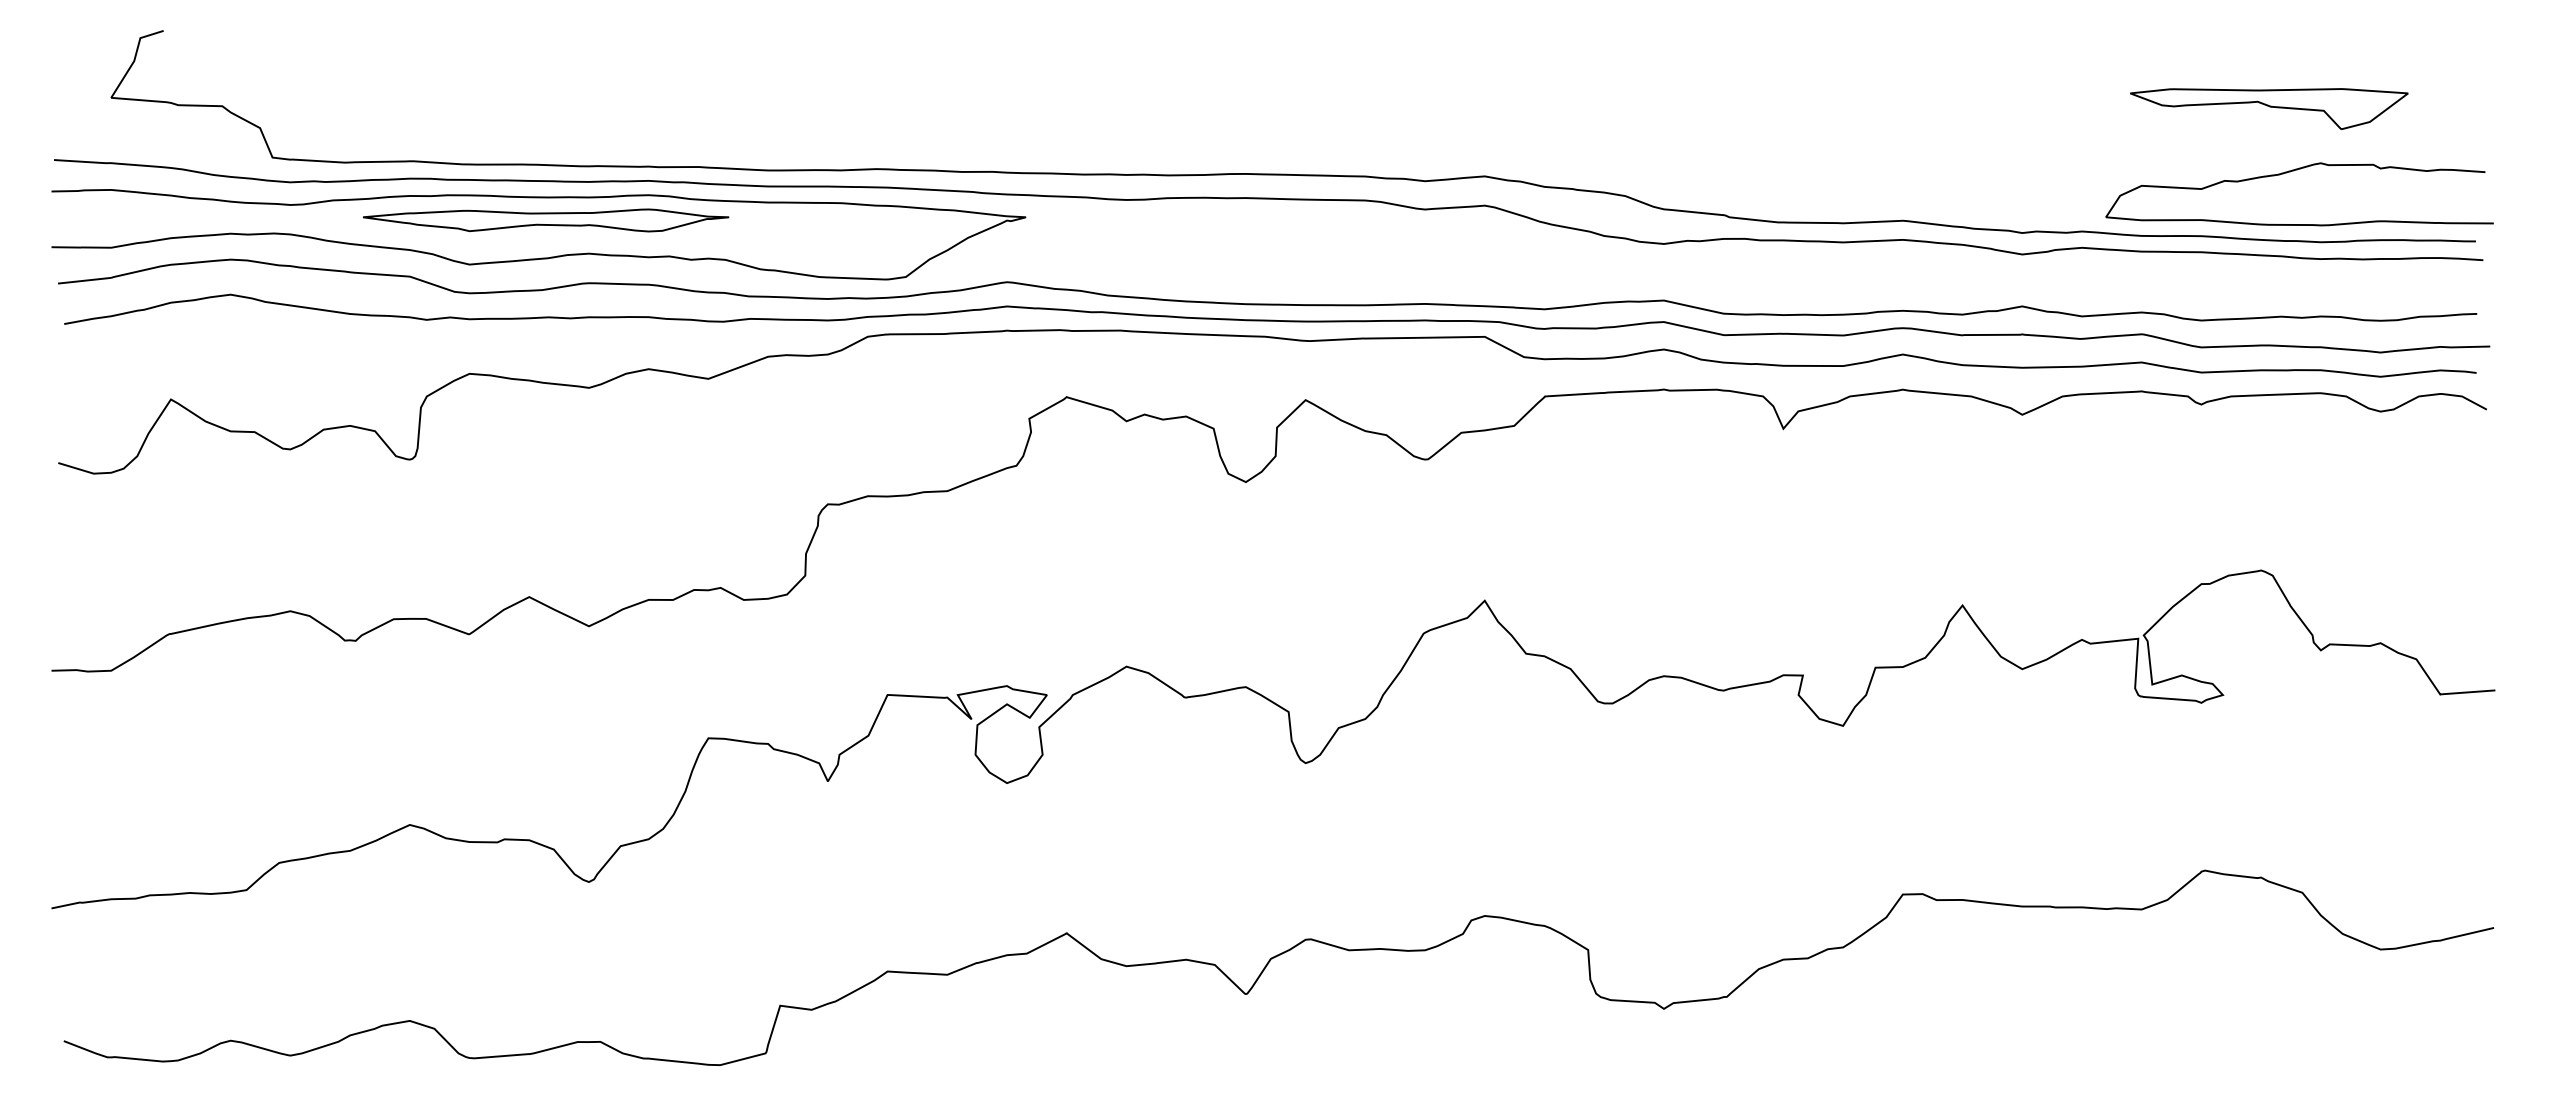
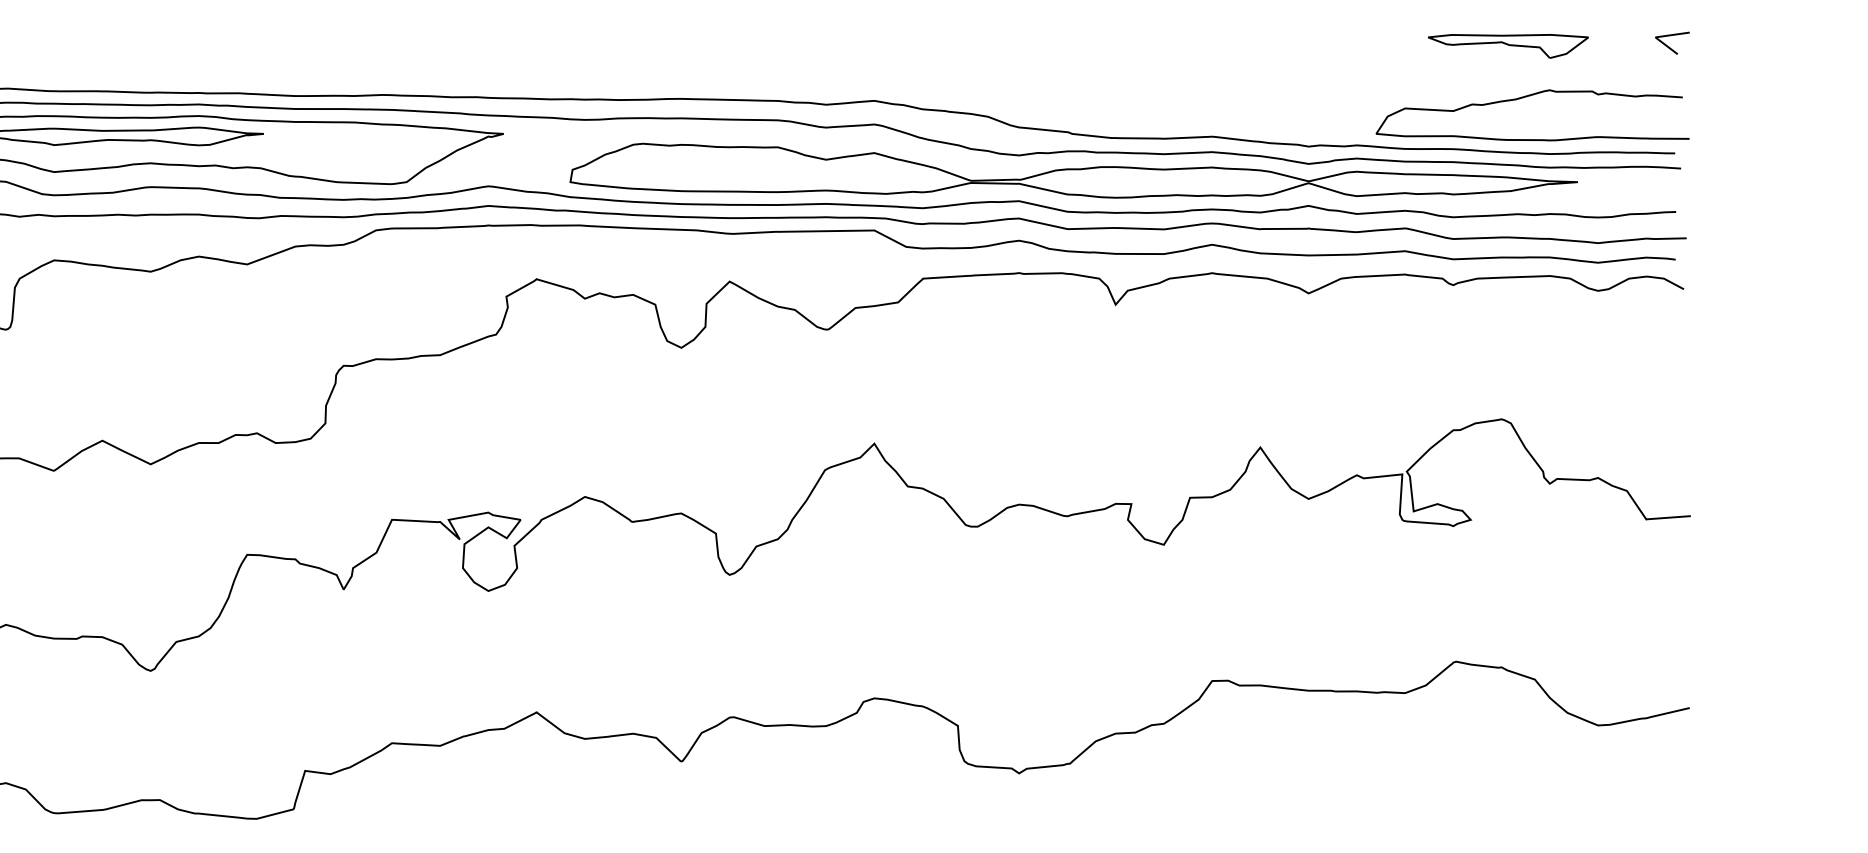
part: (2269, 108) -> (1508, 46), size x0.71
line: (2468, 109) -> (1669, 46), added
part: (1731, 262) -> (1073, 170), added

